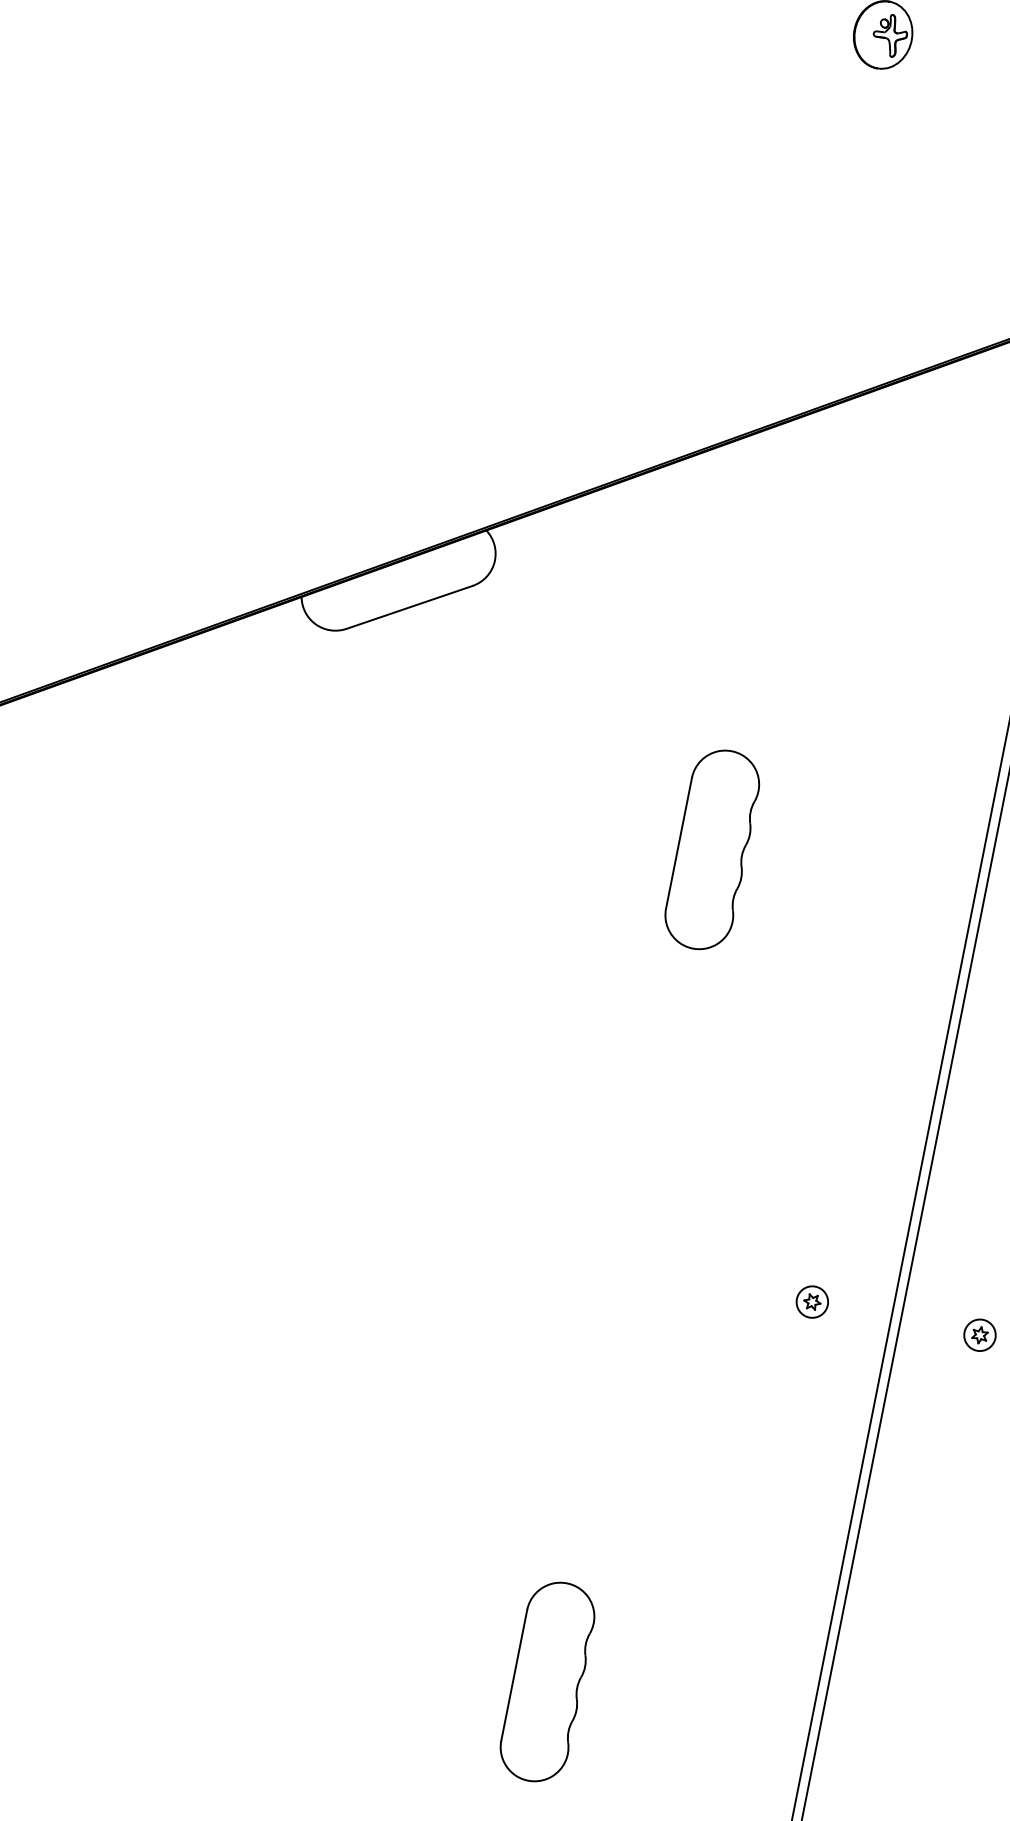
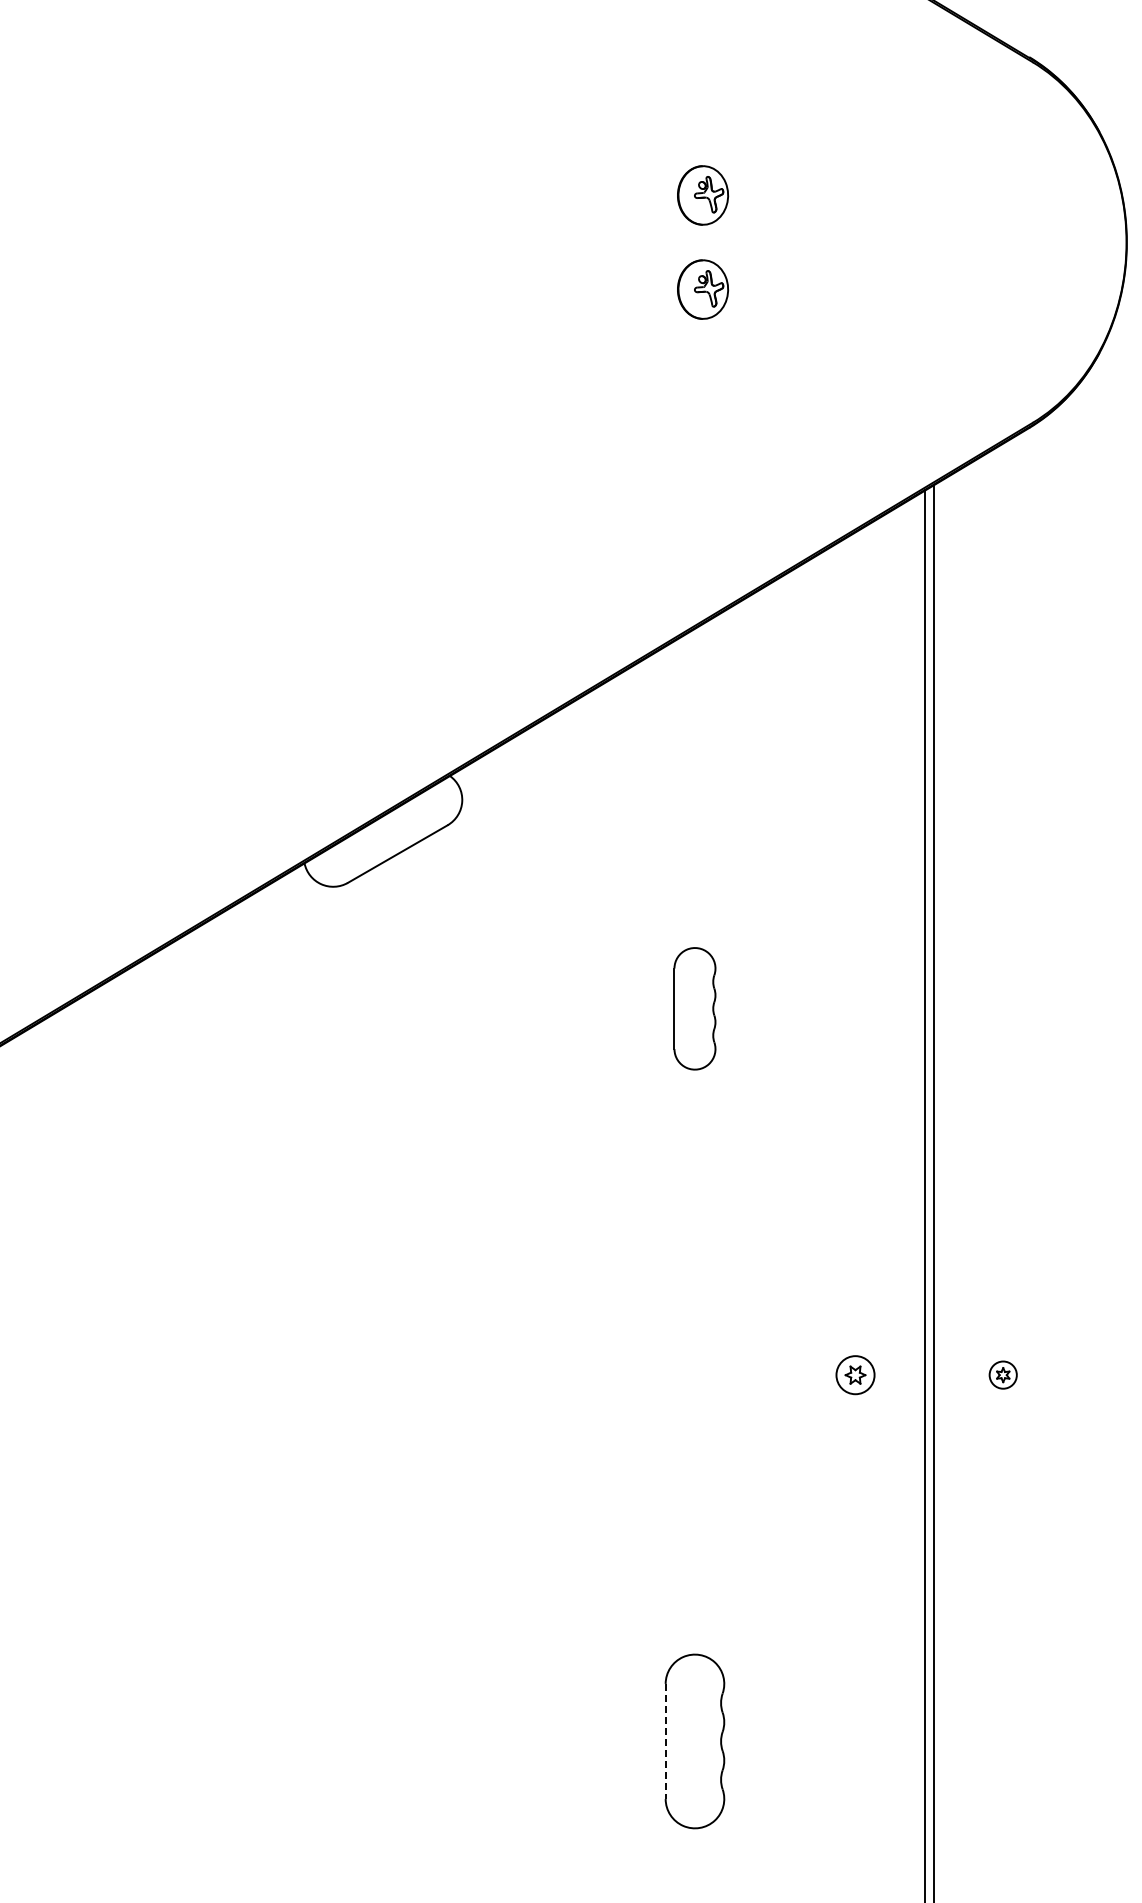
part: (711, 849) -> (694, 1008), size x0.7
part: (812, 1301) -> (855, 1374), size x1.4
line: (514, 1675) -> (665, 1741), solid -> dashed

